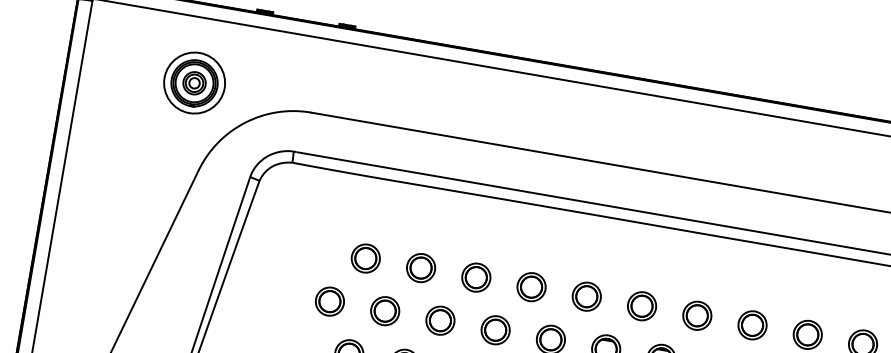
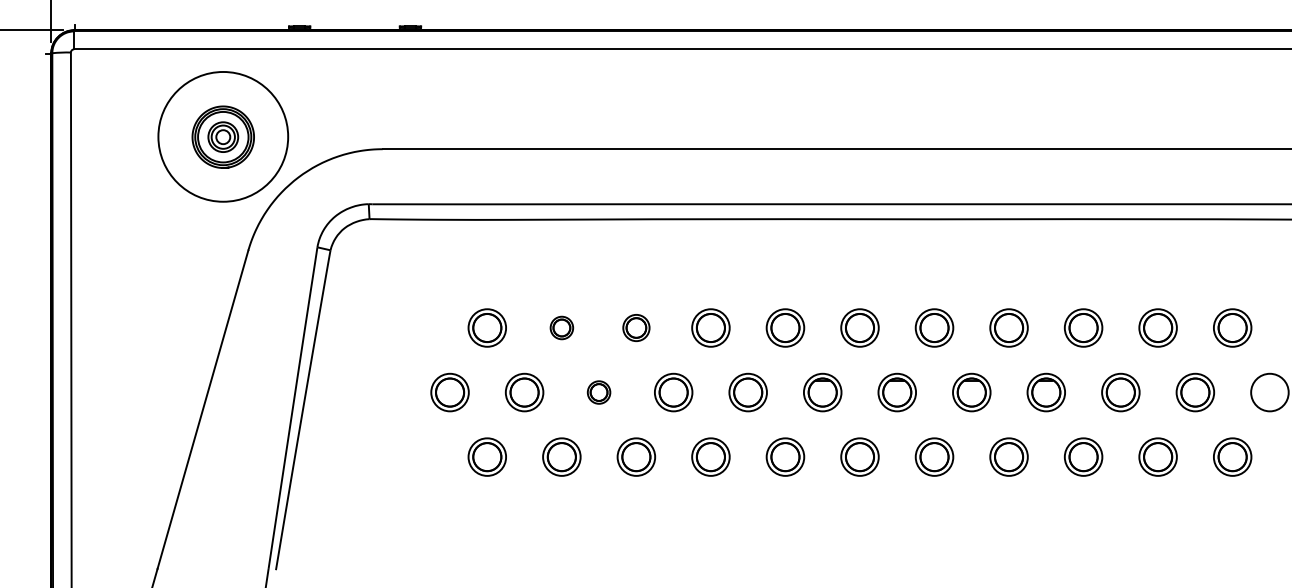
circle: (194, 82) -> (222, 136), size x1.6
part: (420, 267) -> (561, 327), size x0.6
part: (476, 277) -> (636, 327), size x0.7
part: (439, 320) -> (598, 392), size x0.6

